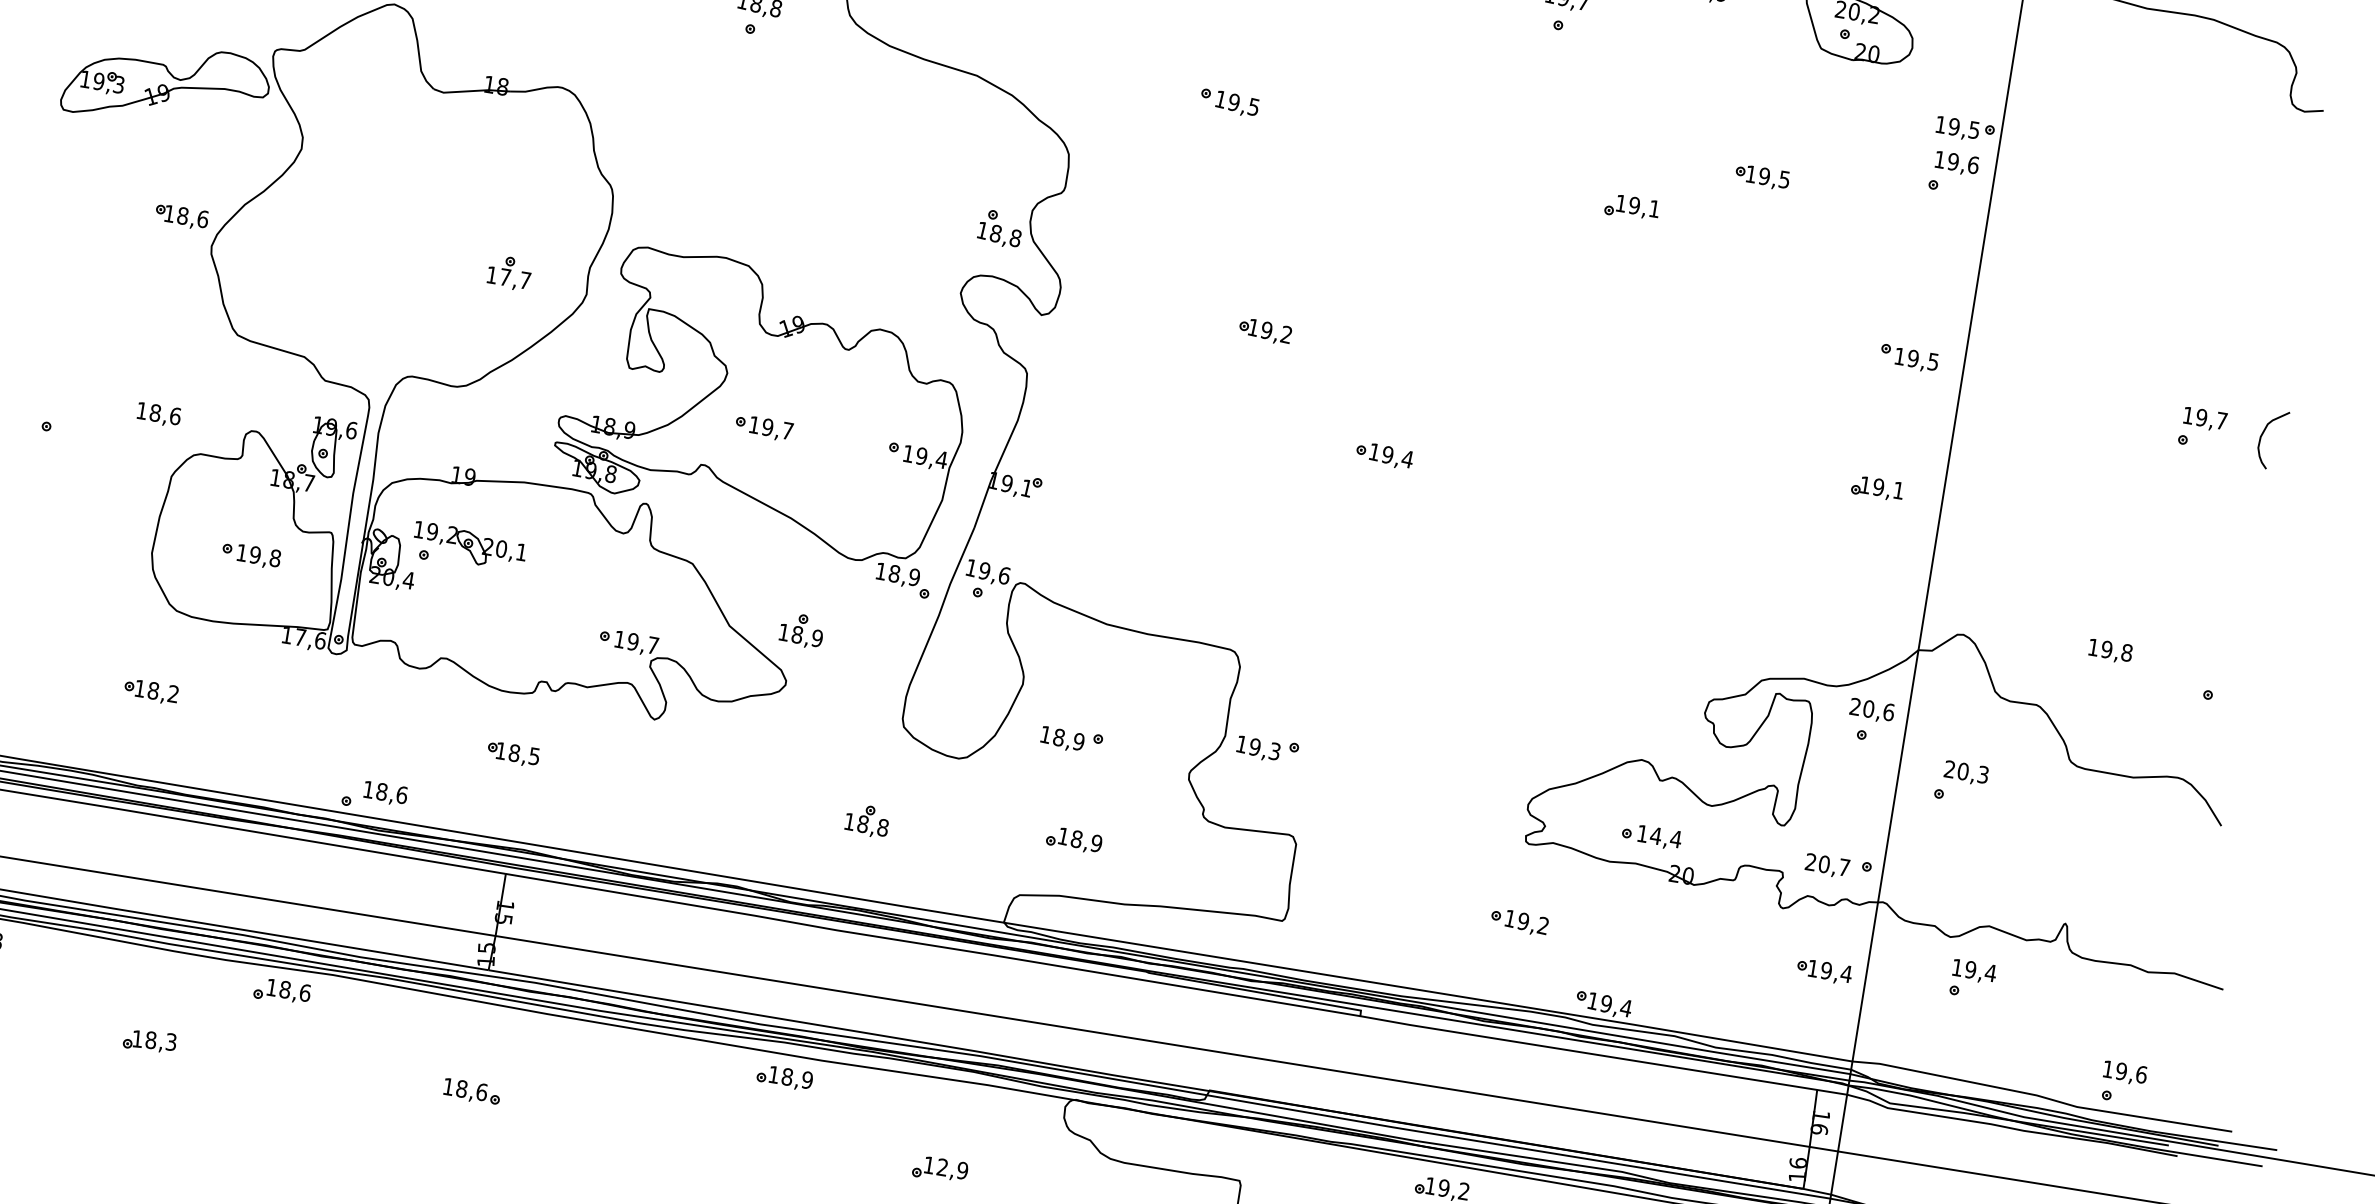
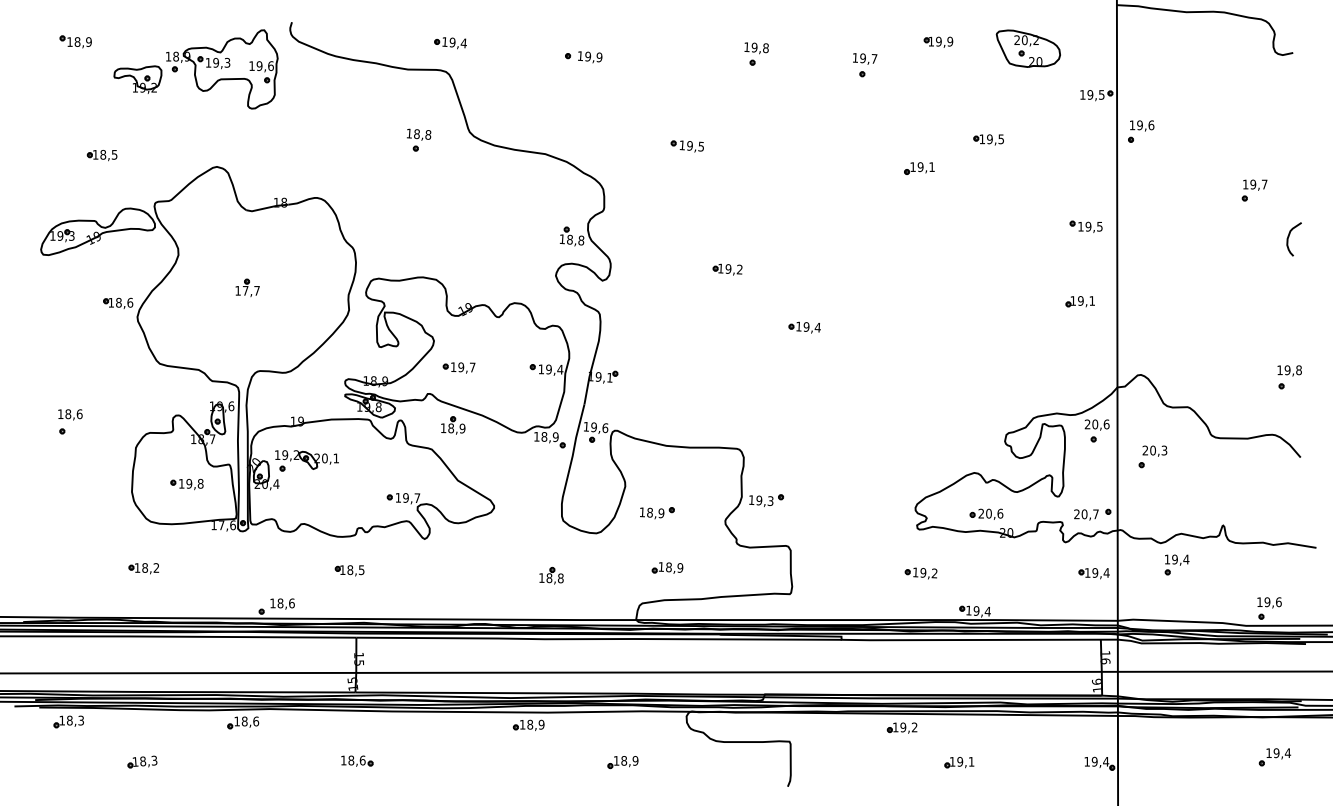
part: (1954, 173) -> (1141, 131), moved
part: (509, 271) -> (247, 287), moved
text: (159, 414) -> (70, 414), moved
part: (2202, 428) -> (1254, 190), moved
part: (802, 630) -> (453, 425), moved
text: (2110, 650) -> (1289, 370), moved
text: (1658, 836) -> (990, 513), 14,4 -> 20,6
part: (149, 1040) -> (142, 761), moved
text: (943, 1166) -> (624, 760), 12,9 -> 18,9

